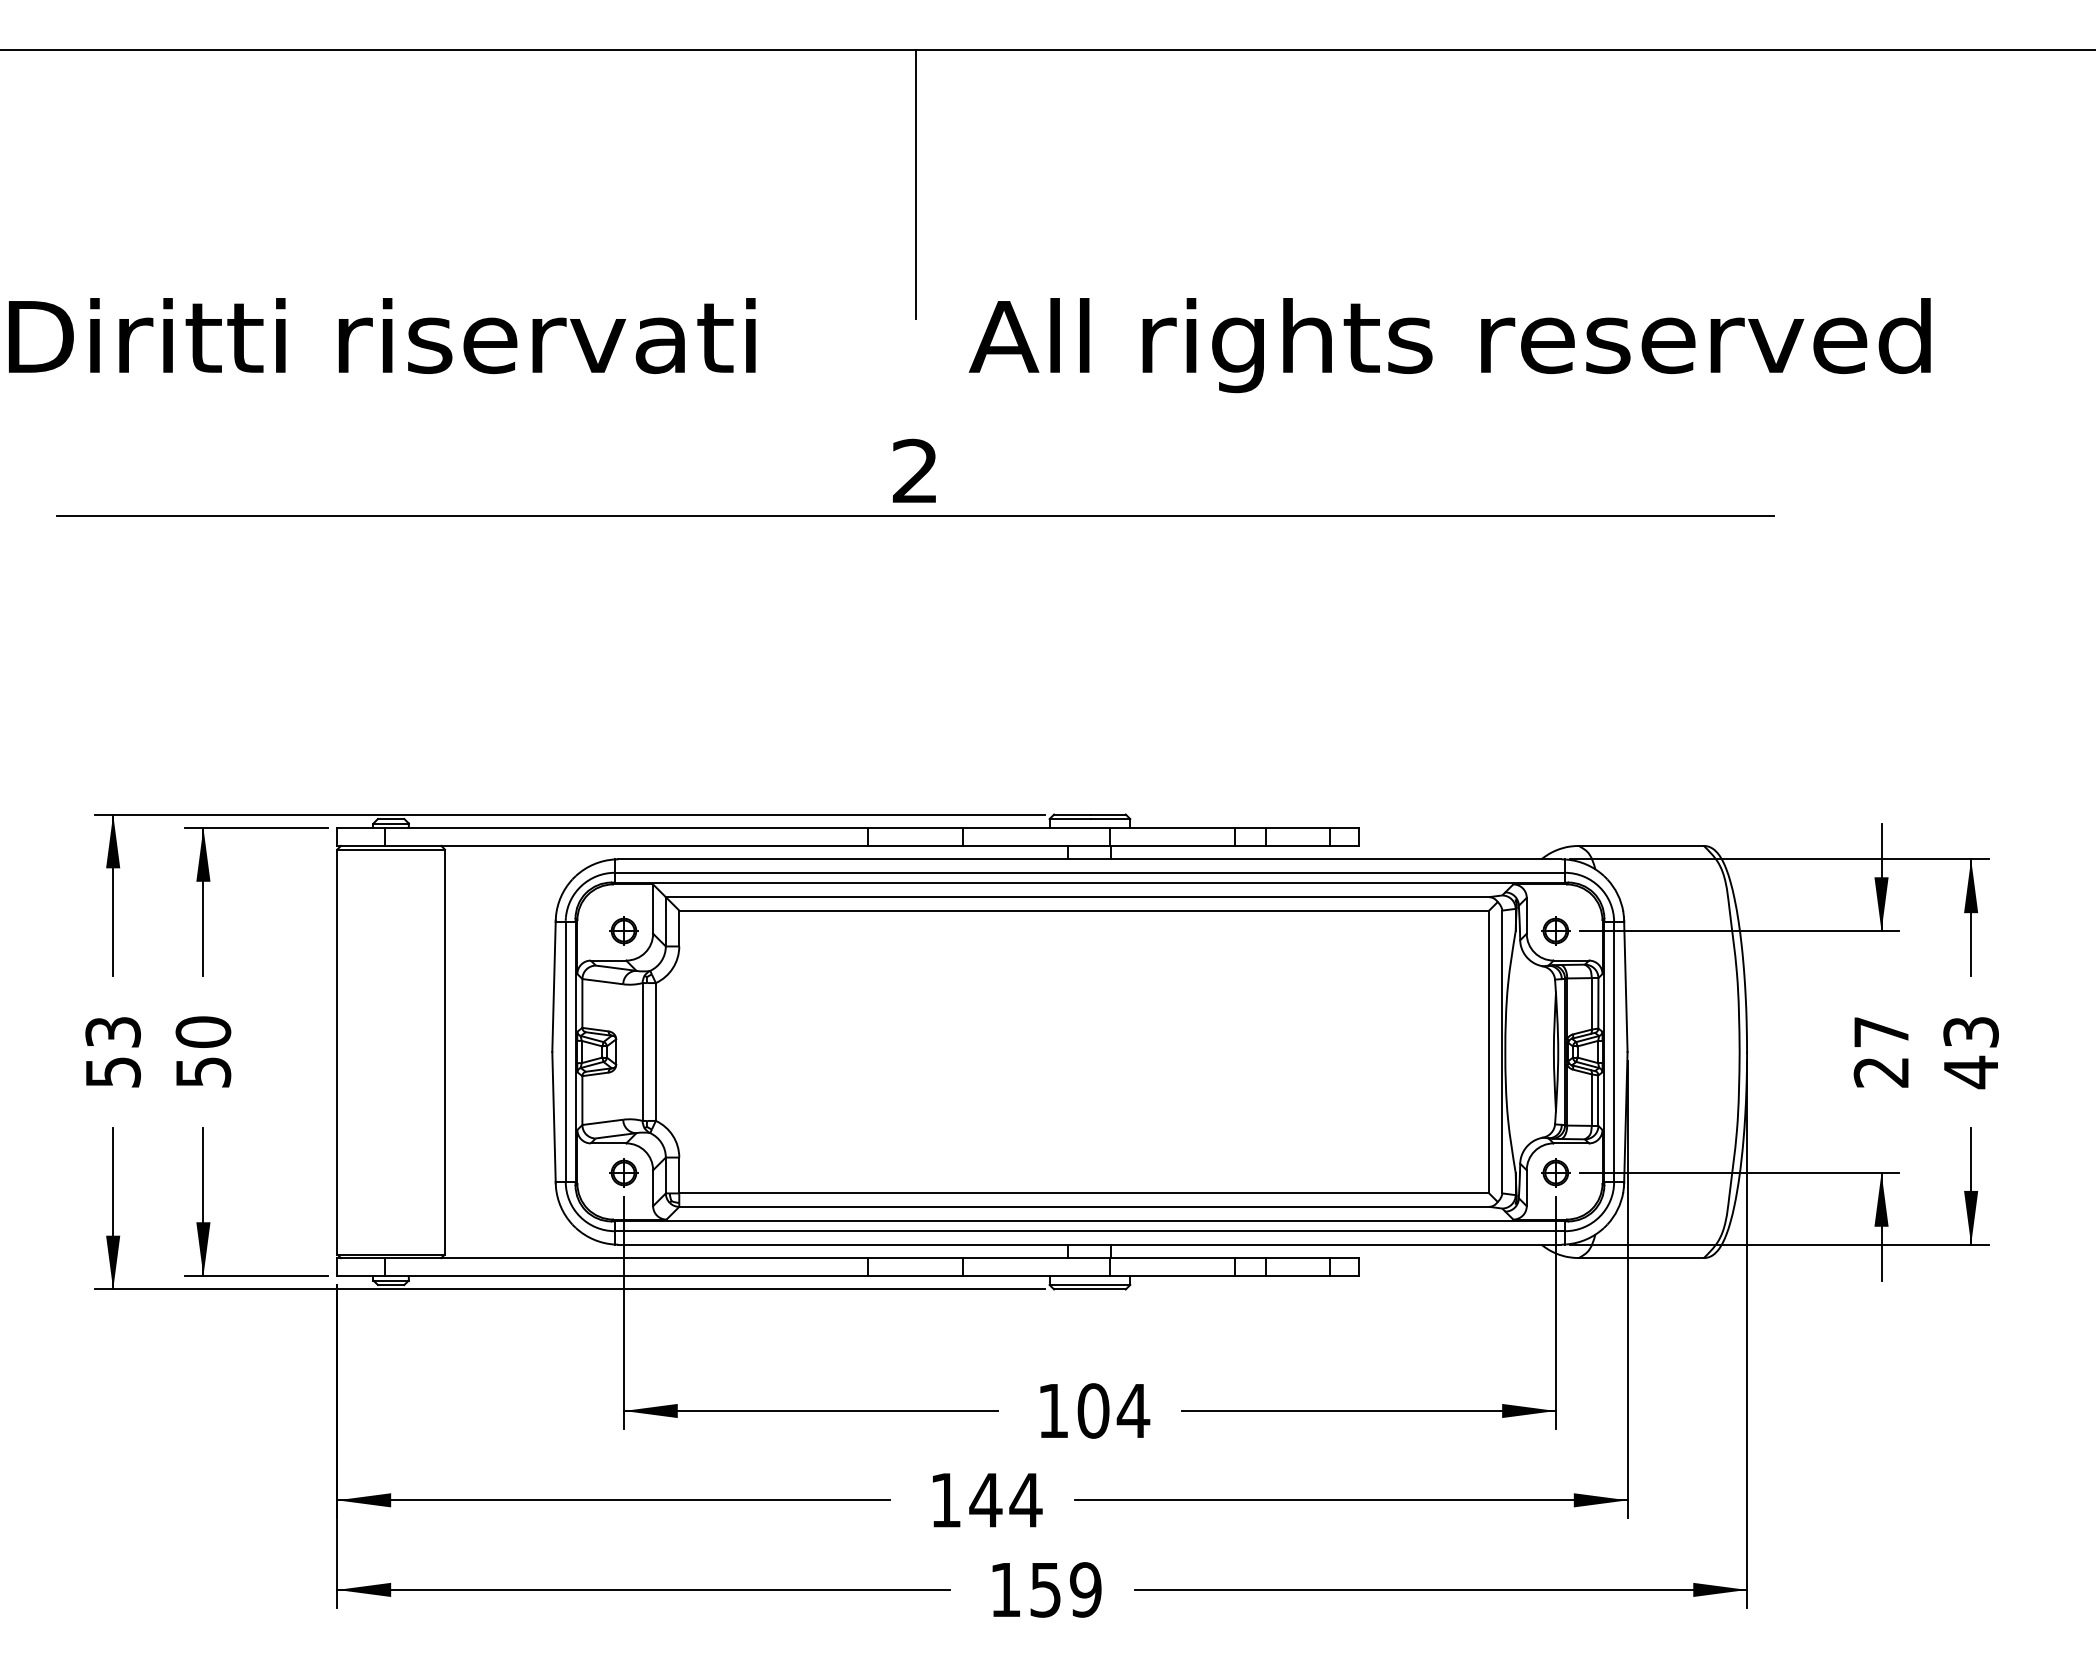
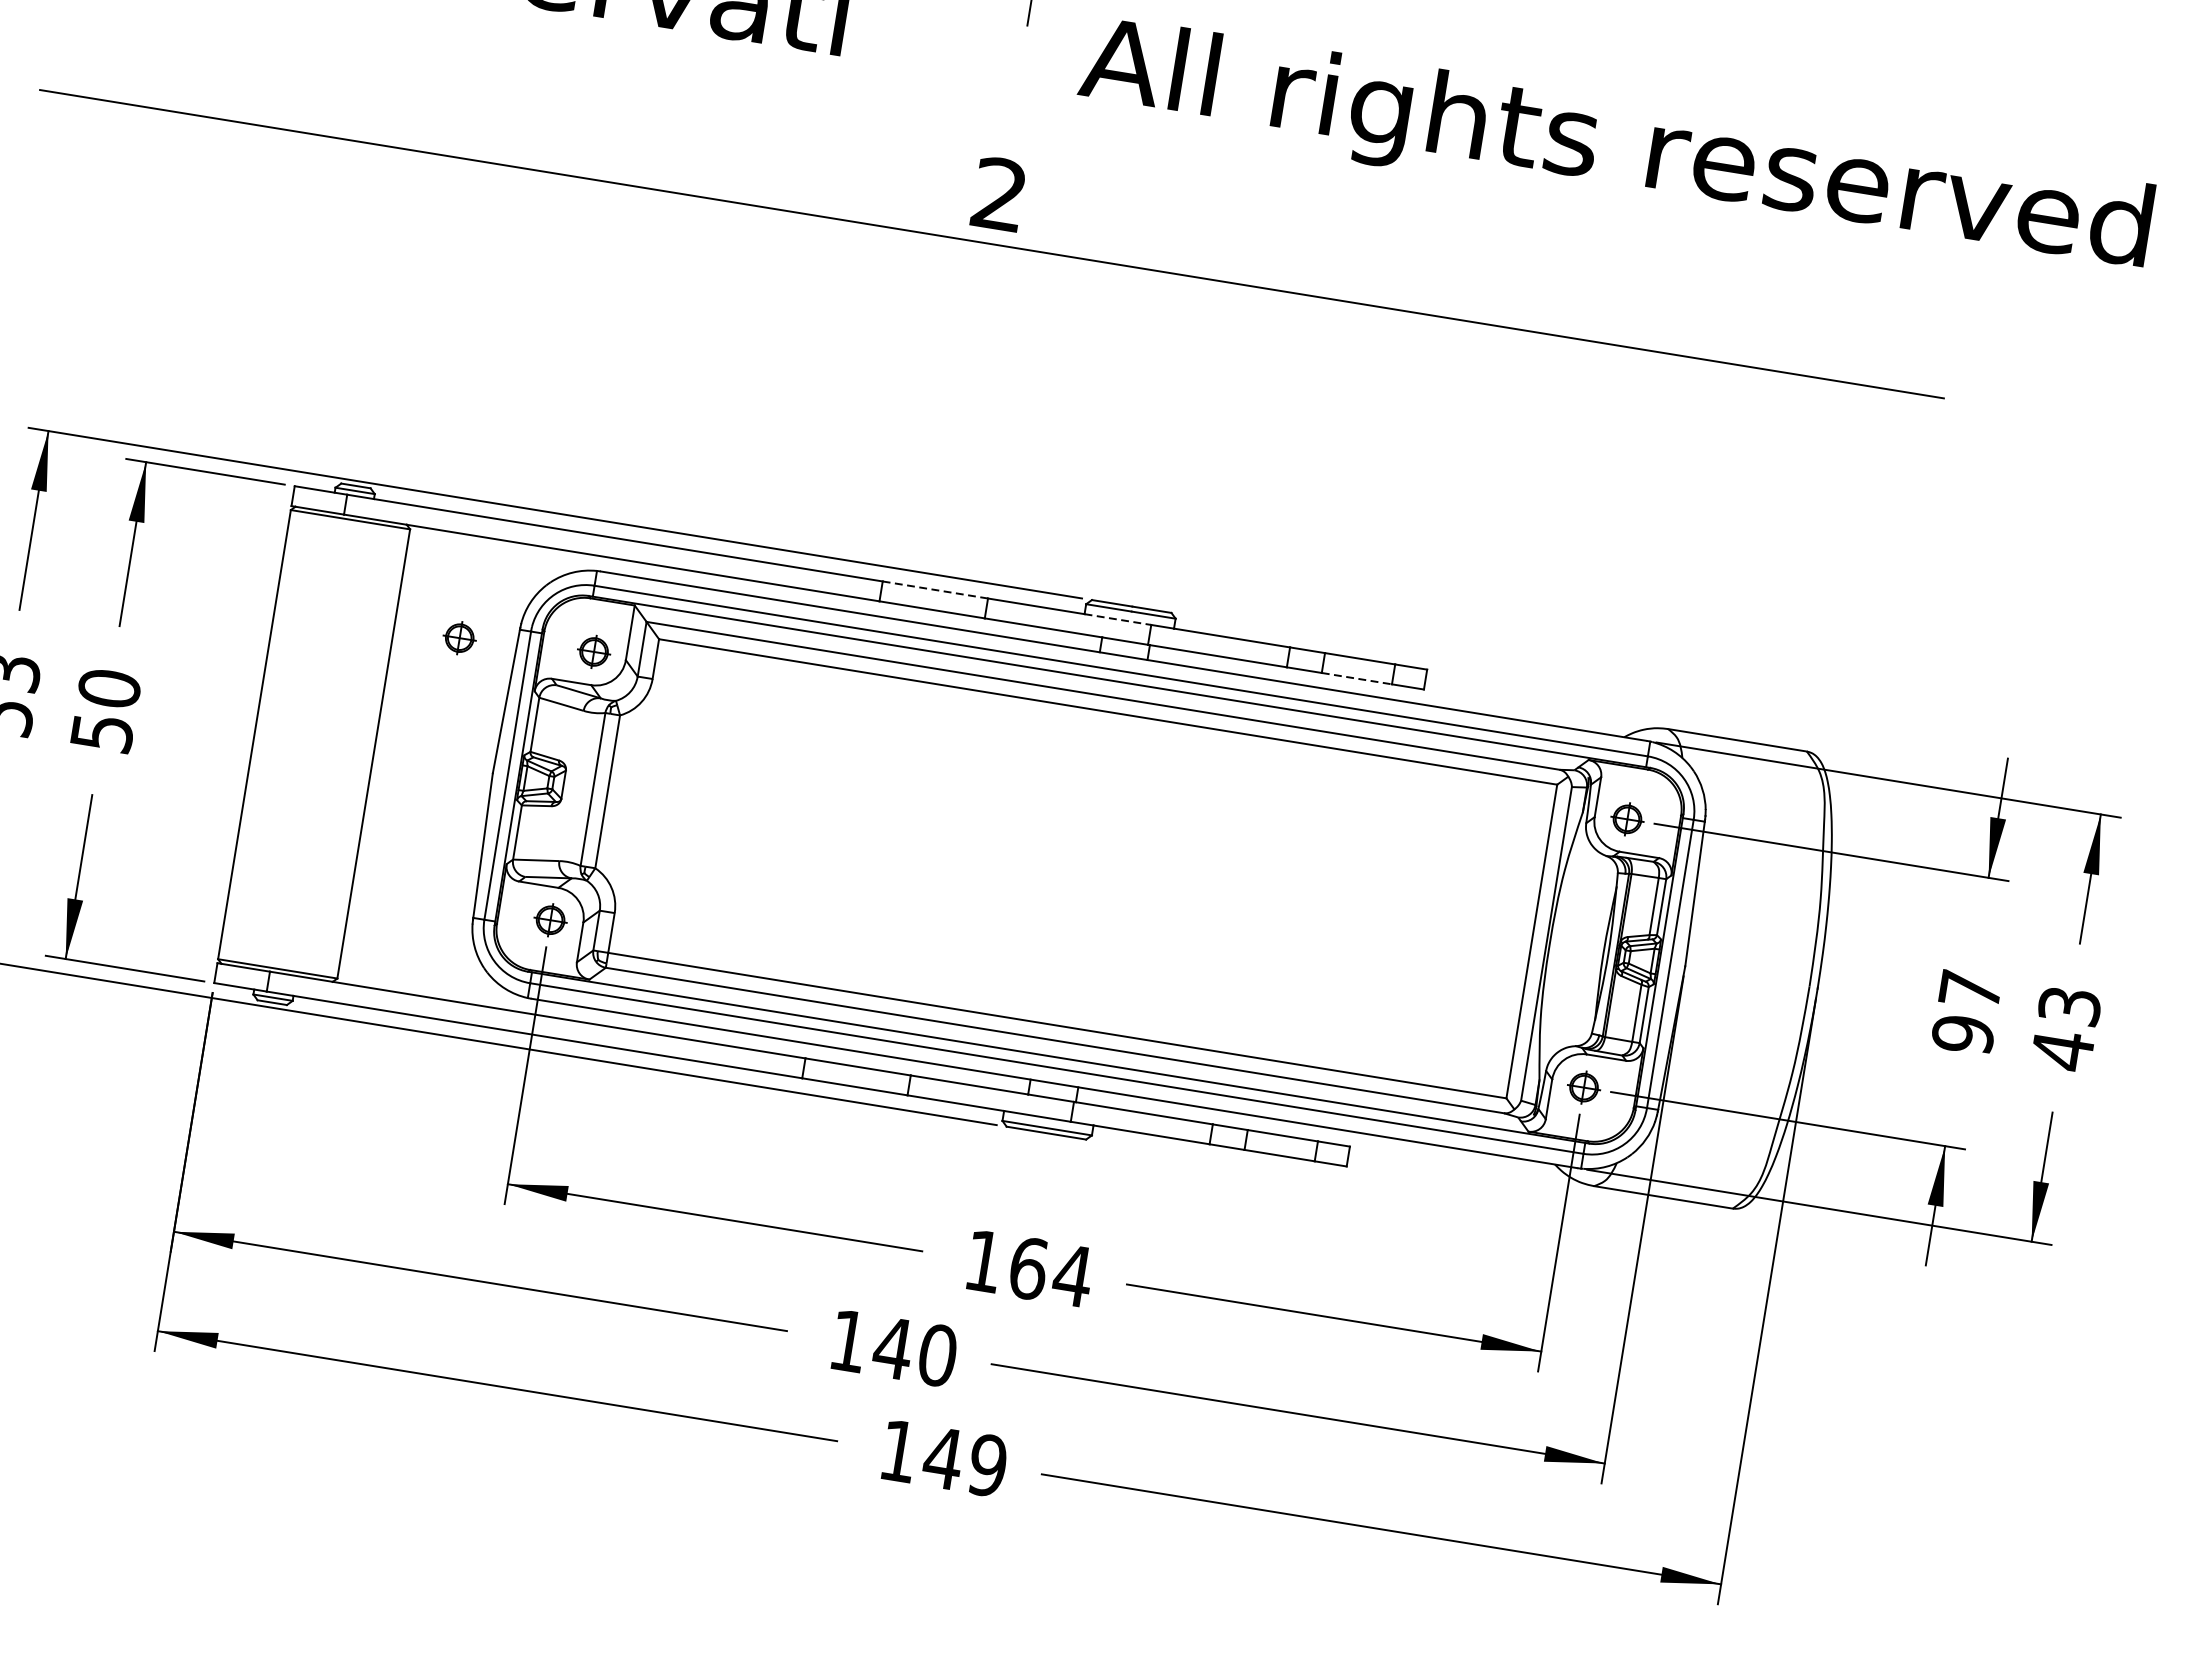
line: (914, 828) -> (934, 590), solid -> dashed
line: (1080, 828) -> (1118, 620), solid -> dashed
line: (1298, 845) -> (1357, 678), solid -> dashed
part: (503, 937) -> (459, 637), added
text: (1881, 1072) -> (1963, 1034), 27 -> 97
text: (1093, 1410) -> (1028, 1267), 104 -> 164
text: (1025, 1500) -> (937, 1355), 144 -> 140
text: (1045, 1590) -> (943, 1458), 159 -> 149

